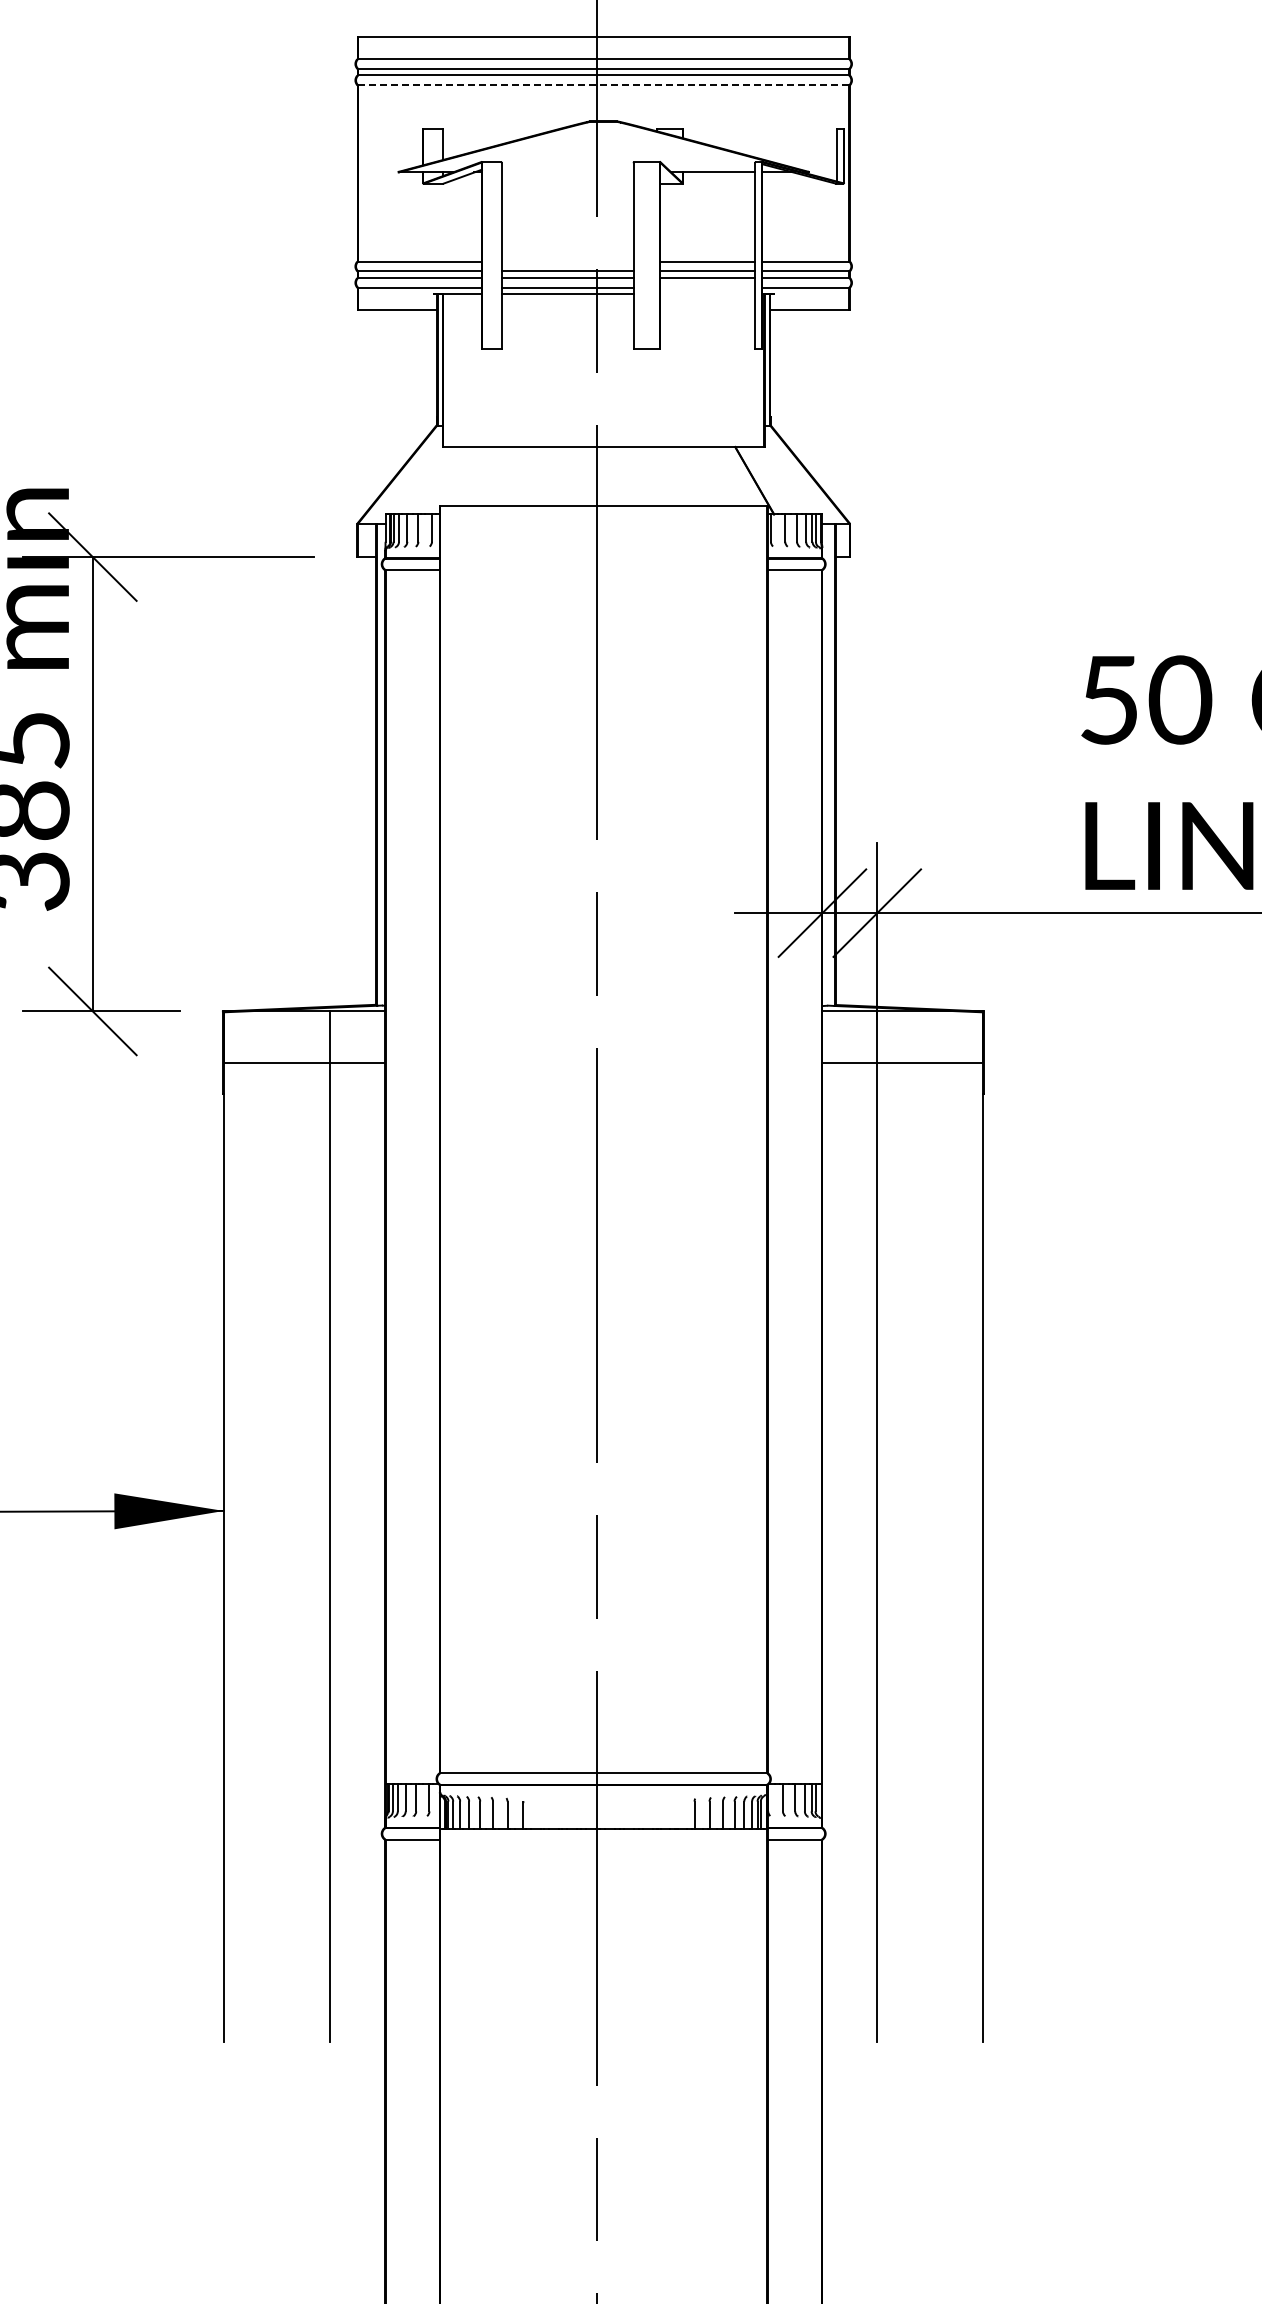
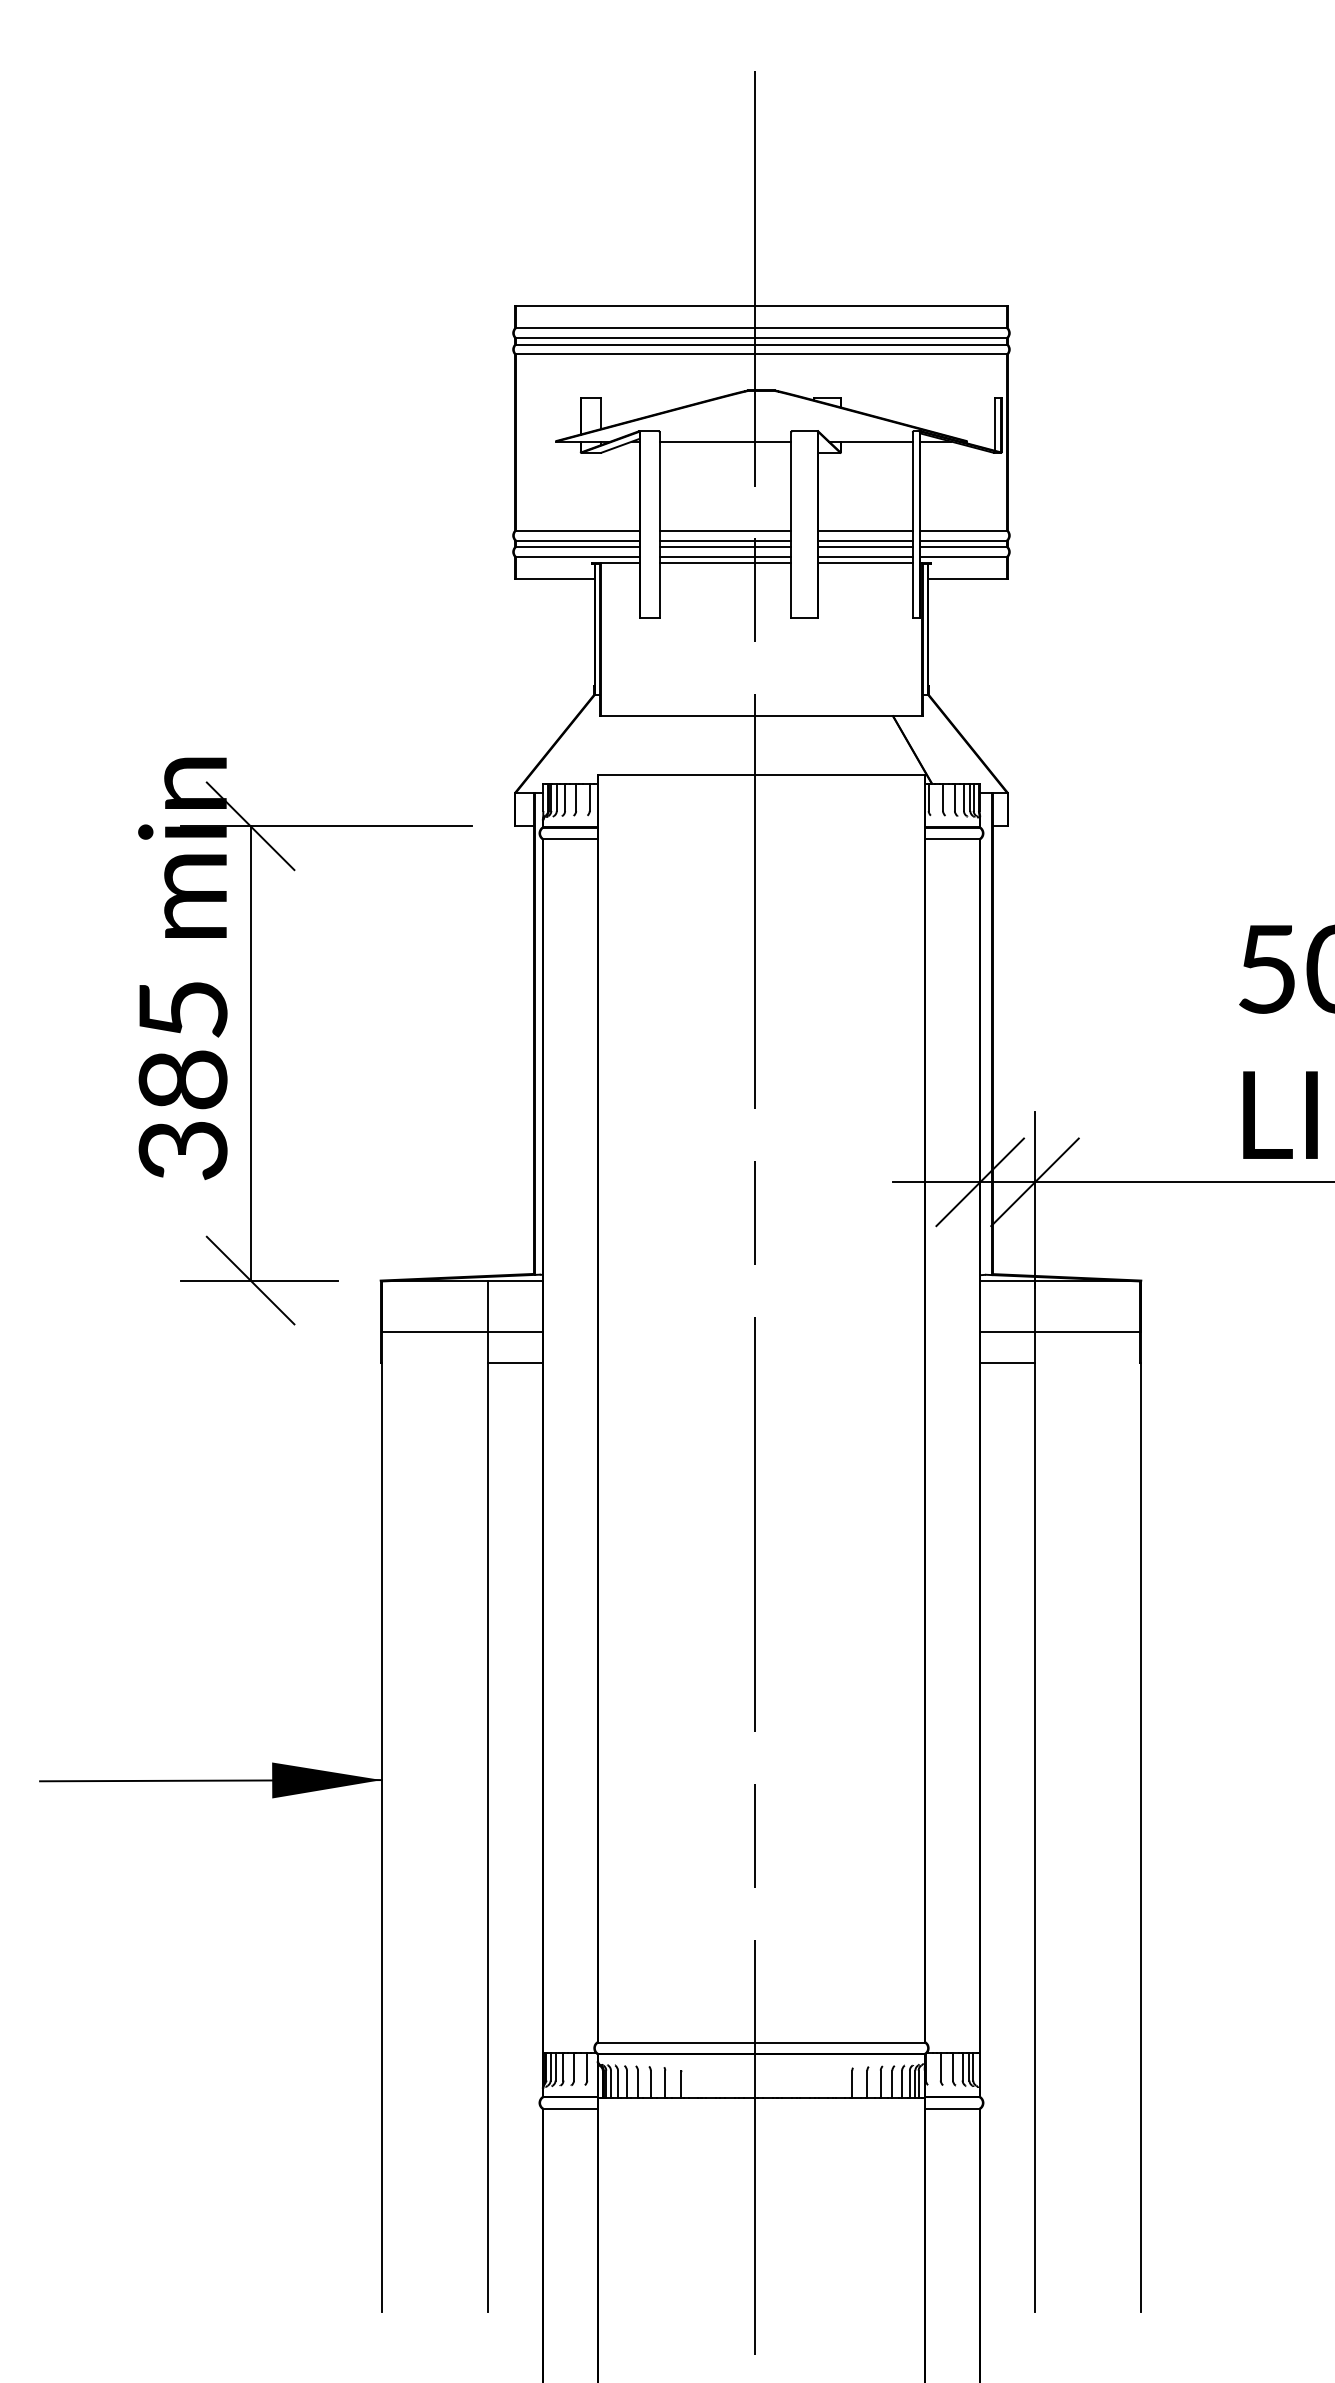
line: (603, 85) -> (761, 354), dashed -> solid
line: (567, 172) -> (725, 441), added
line: (567, 261) -> (725, 530), added
line: (706, 287) -> (864, 556), added
line: (706, 293) -> (864, 562), added
line: (356, 1093) -> (514, 1362), added
line: (849, 1093) -> (1007, 1362), added

